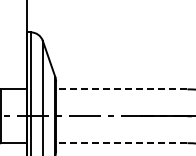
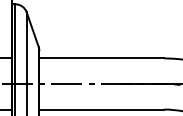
line: (121, 89) -> (101, 58), dashed -> solid
line: (121, 143) -> (101, 109), dashed -> solid

